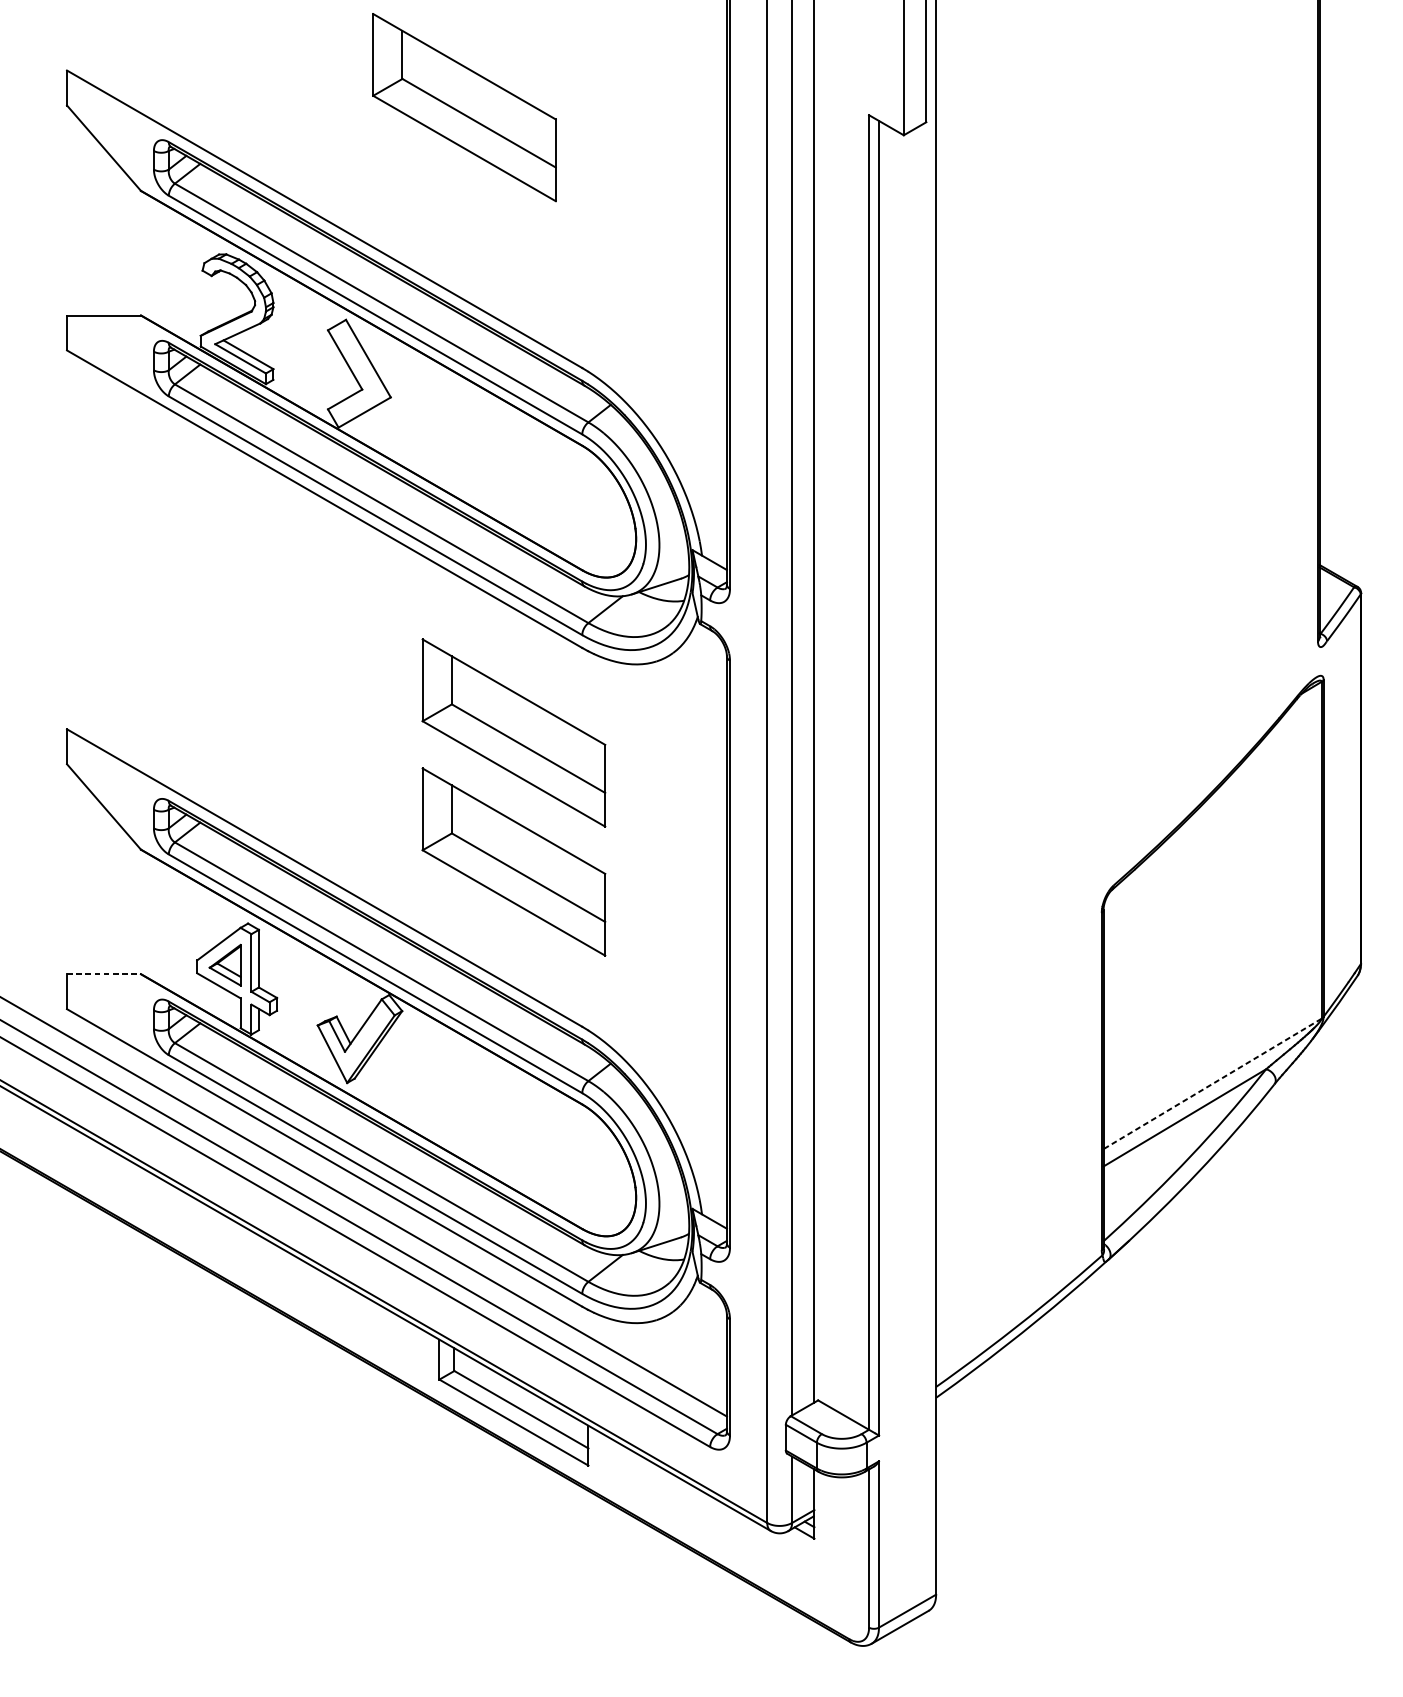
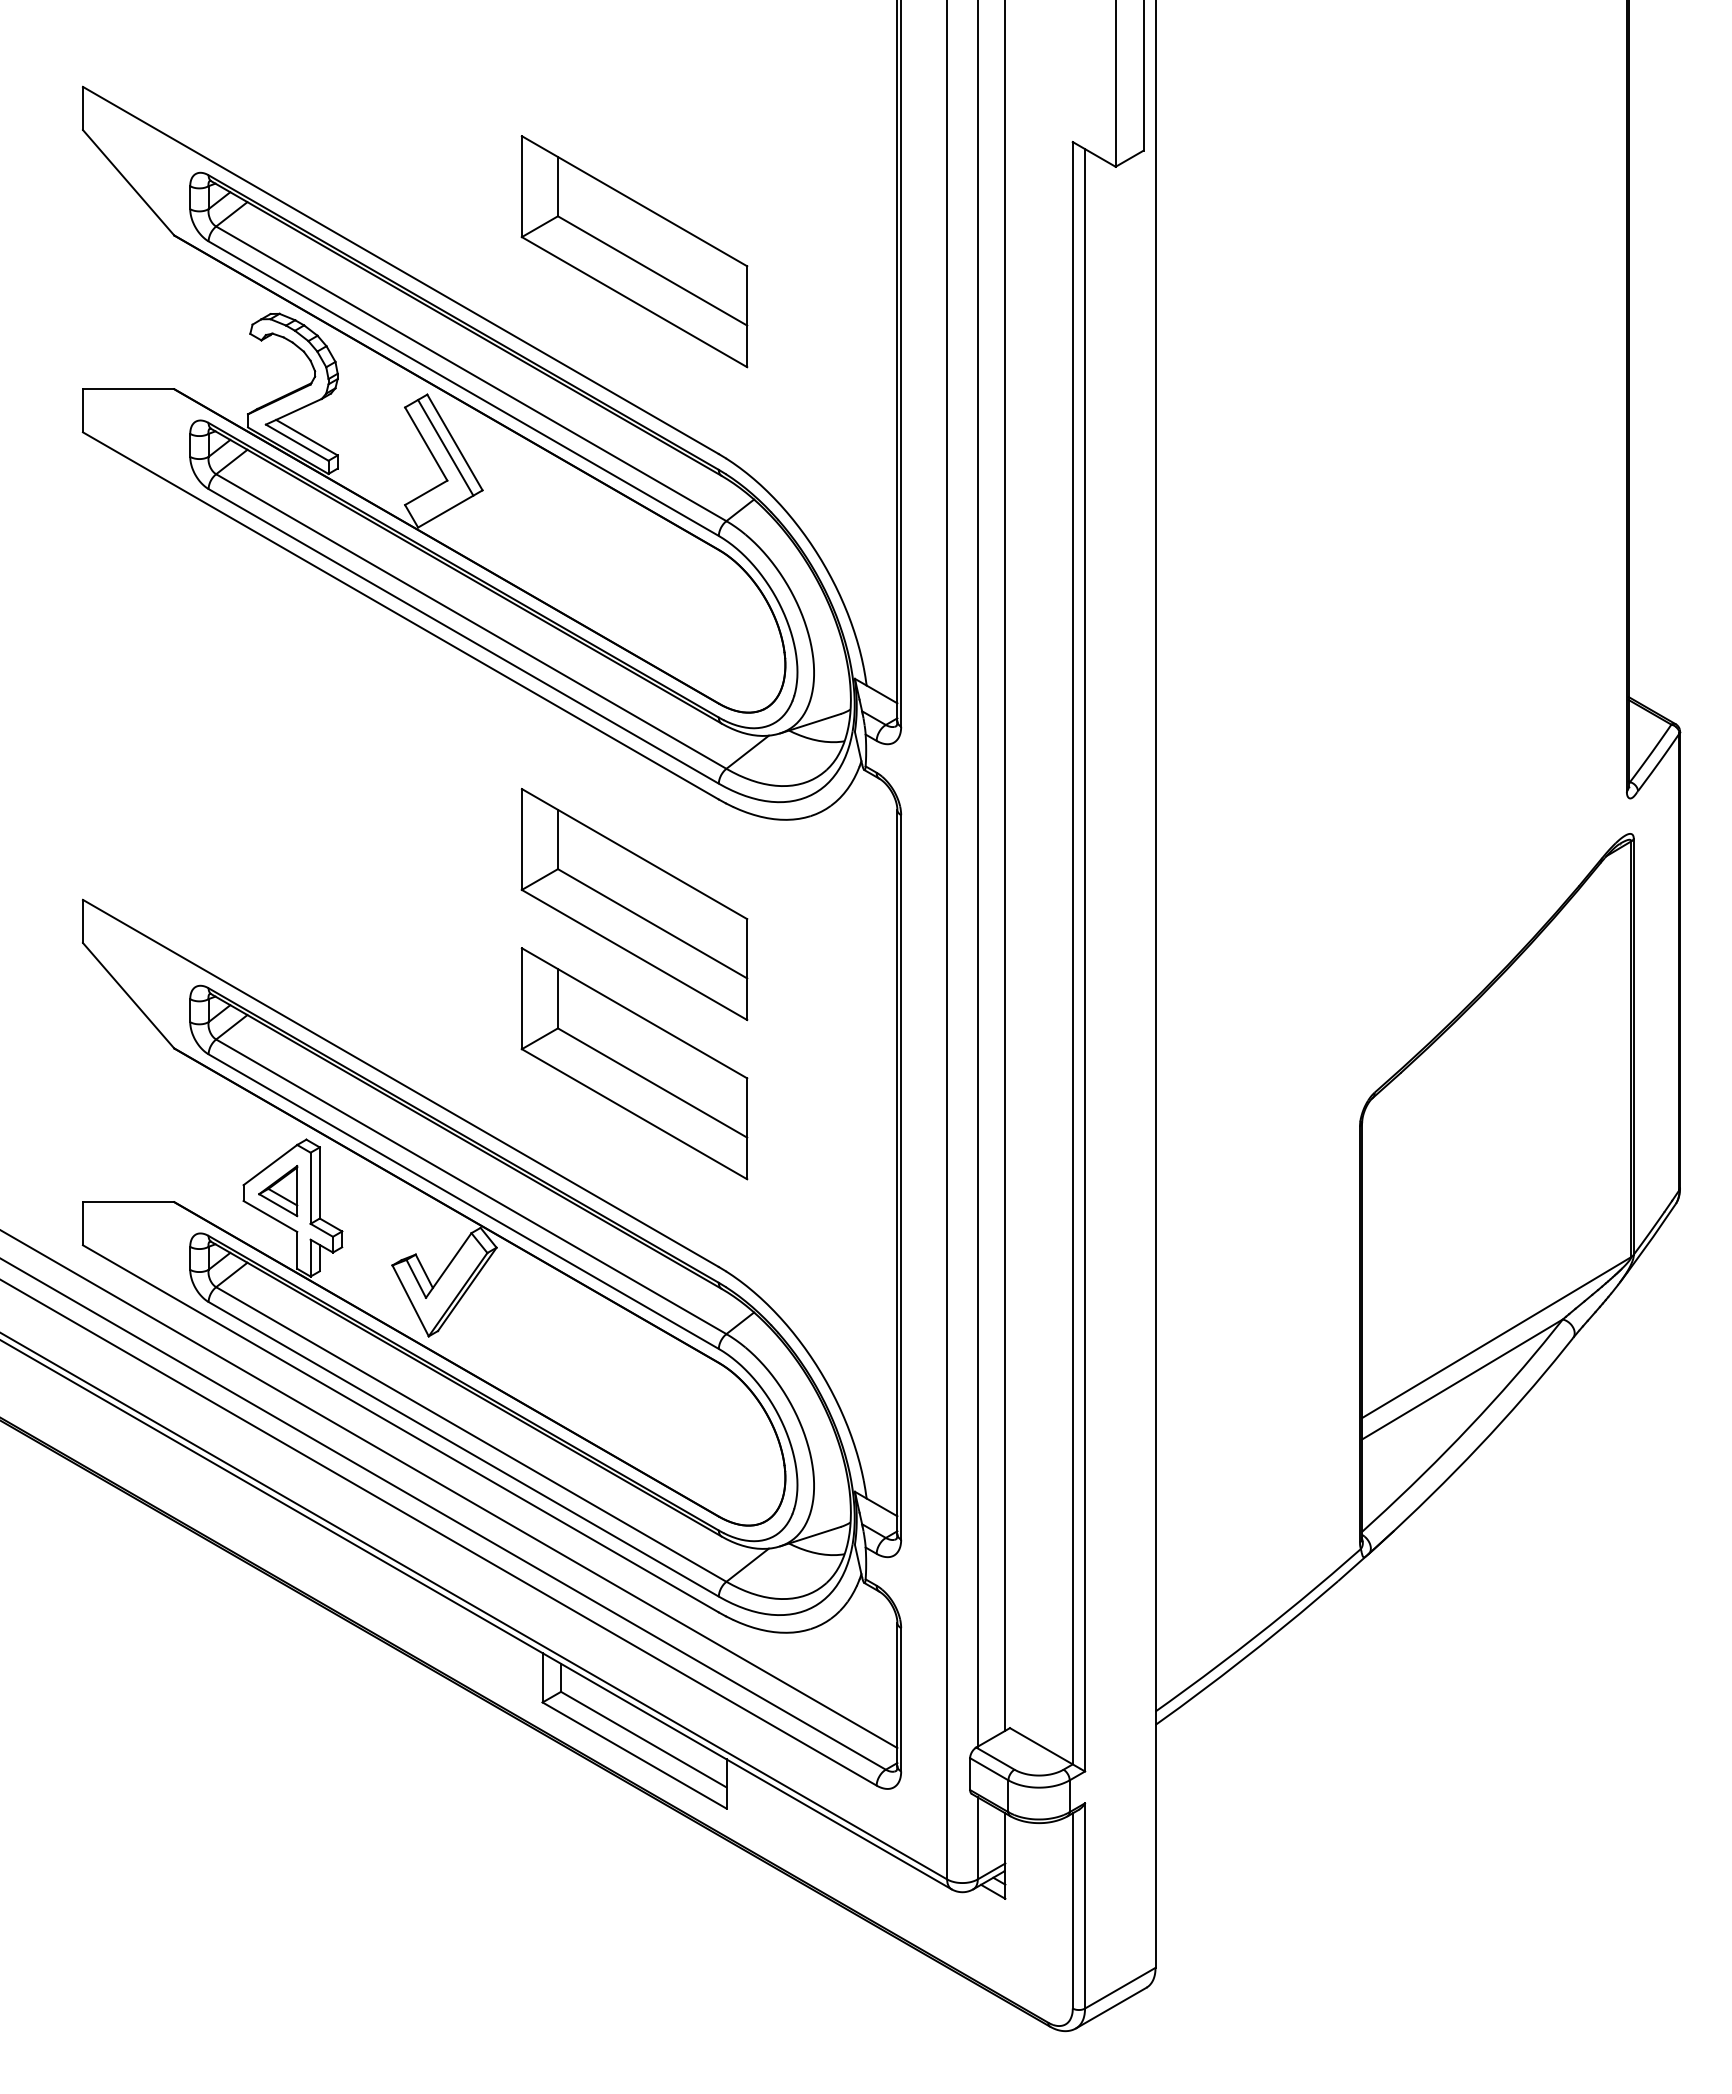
part: (464, 107) -> (634, 251), moved
line: (360, 362) -> (445, 447), added
line: (103, 974) -> (128, 1202), dashed -> solid
line: (1212, 1083) -> (1496, 1337), dashed -> solid

